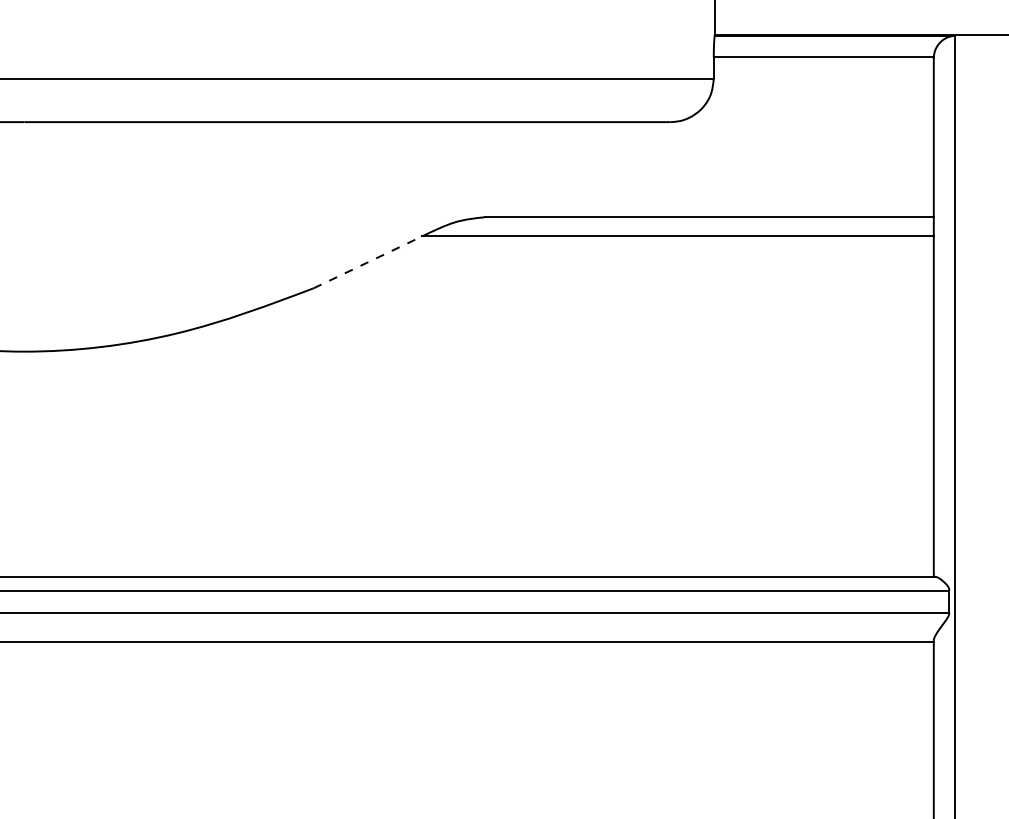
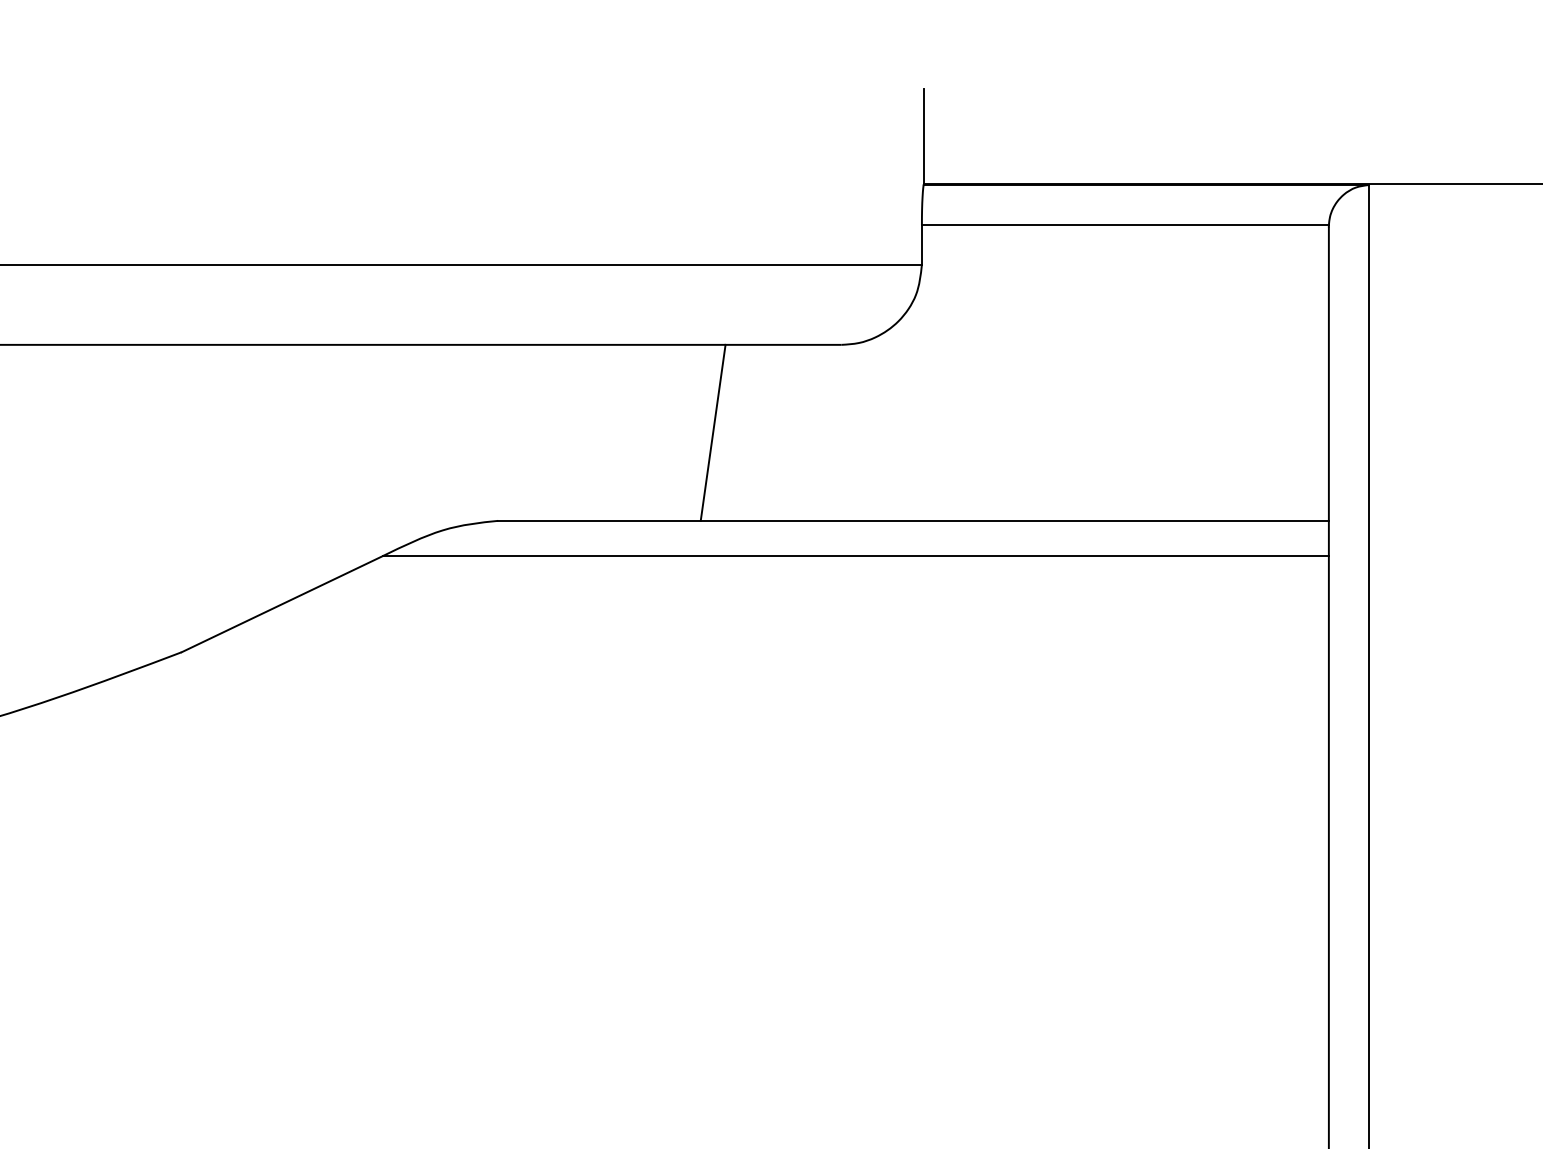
line: (600, 169) -> (712, 432), added
line: (368, 262) -> (283, 604), dashed -> solid

